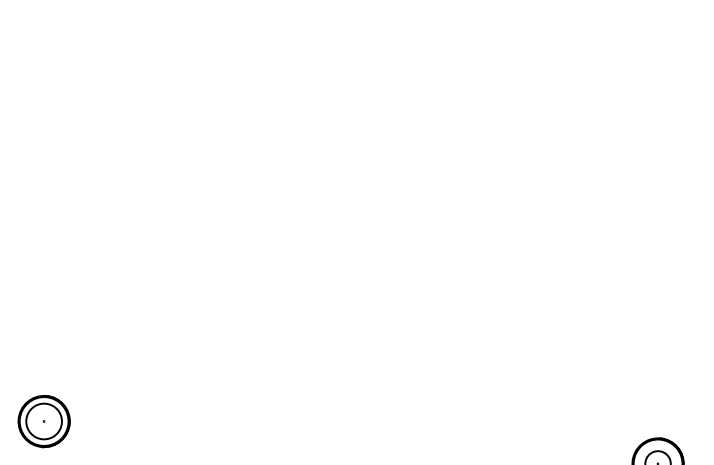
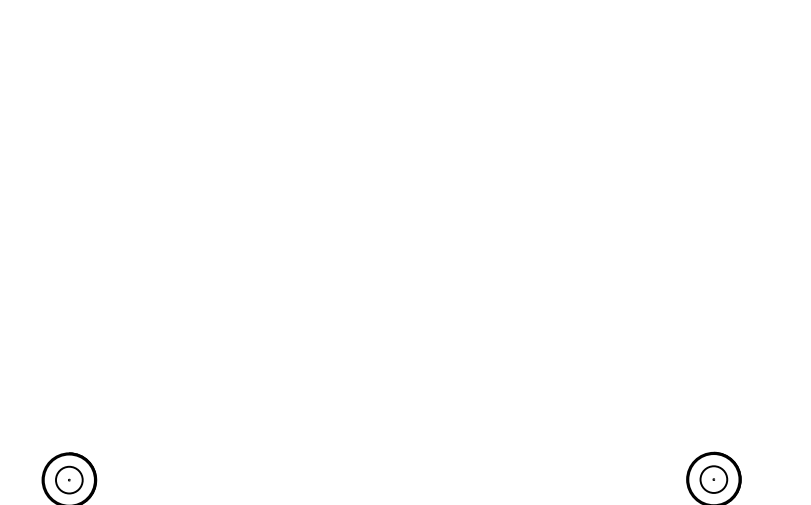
circle: (44, 420) -> (69, 479), size x0.71

